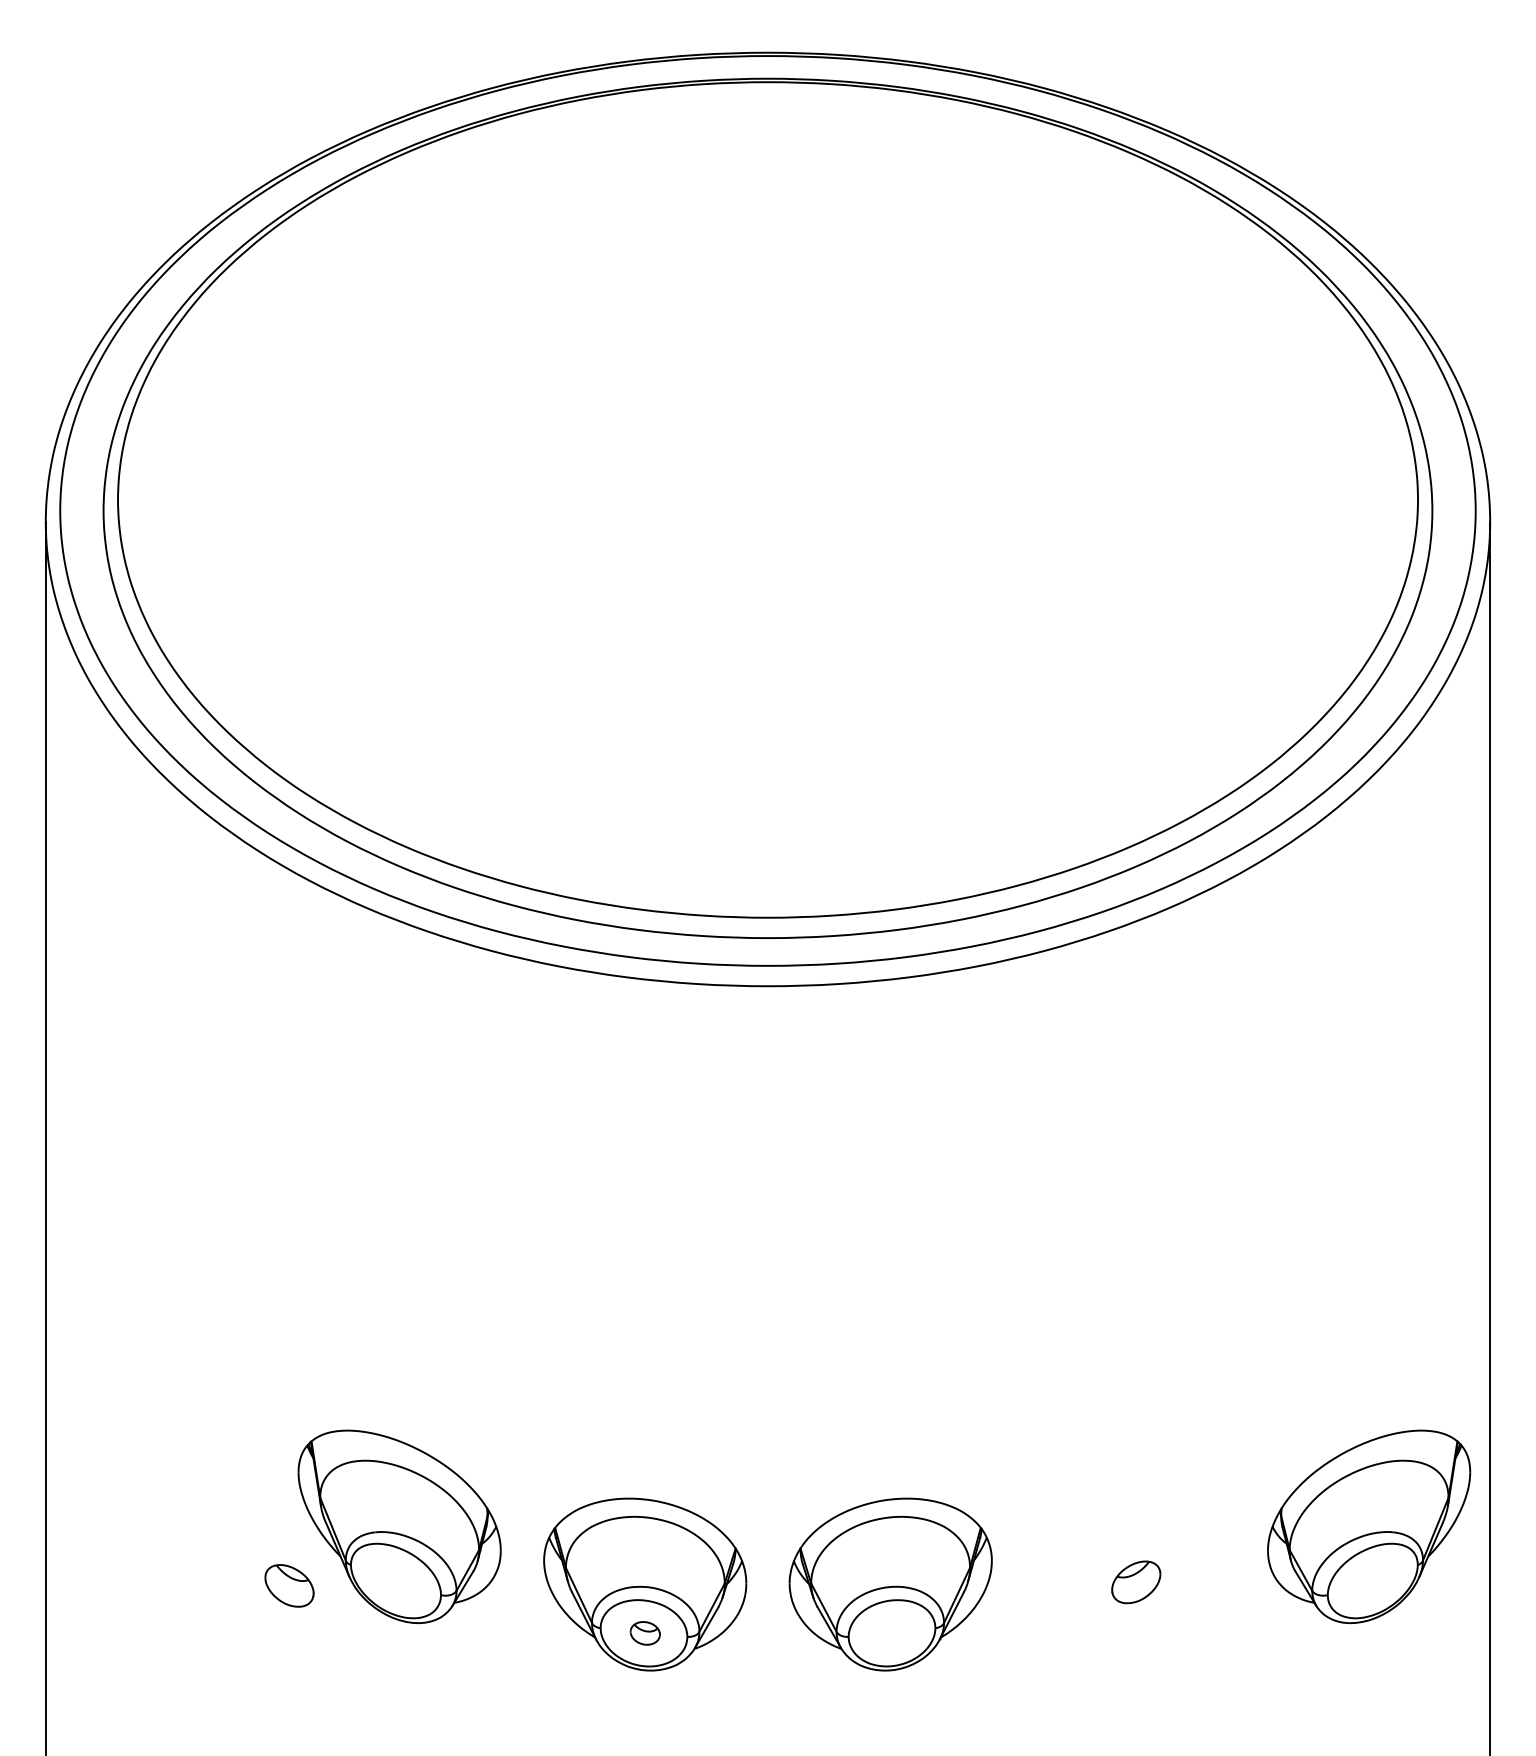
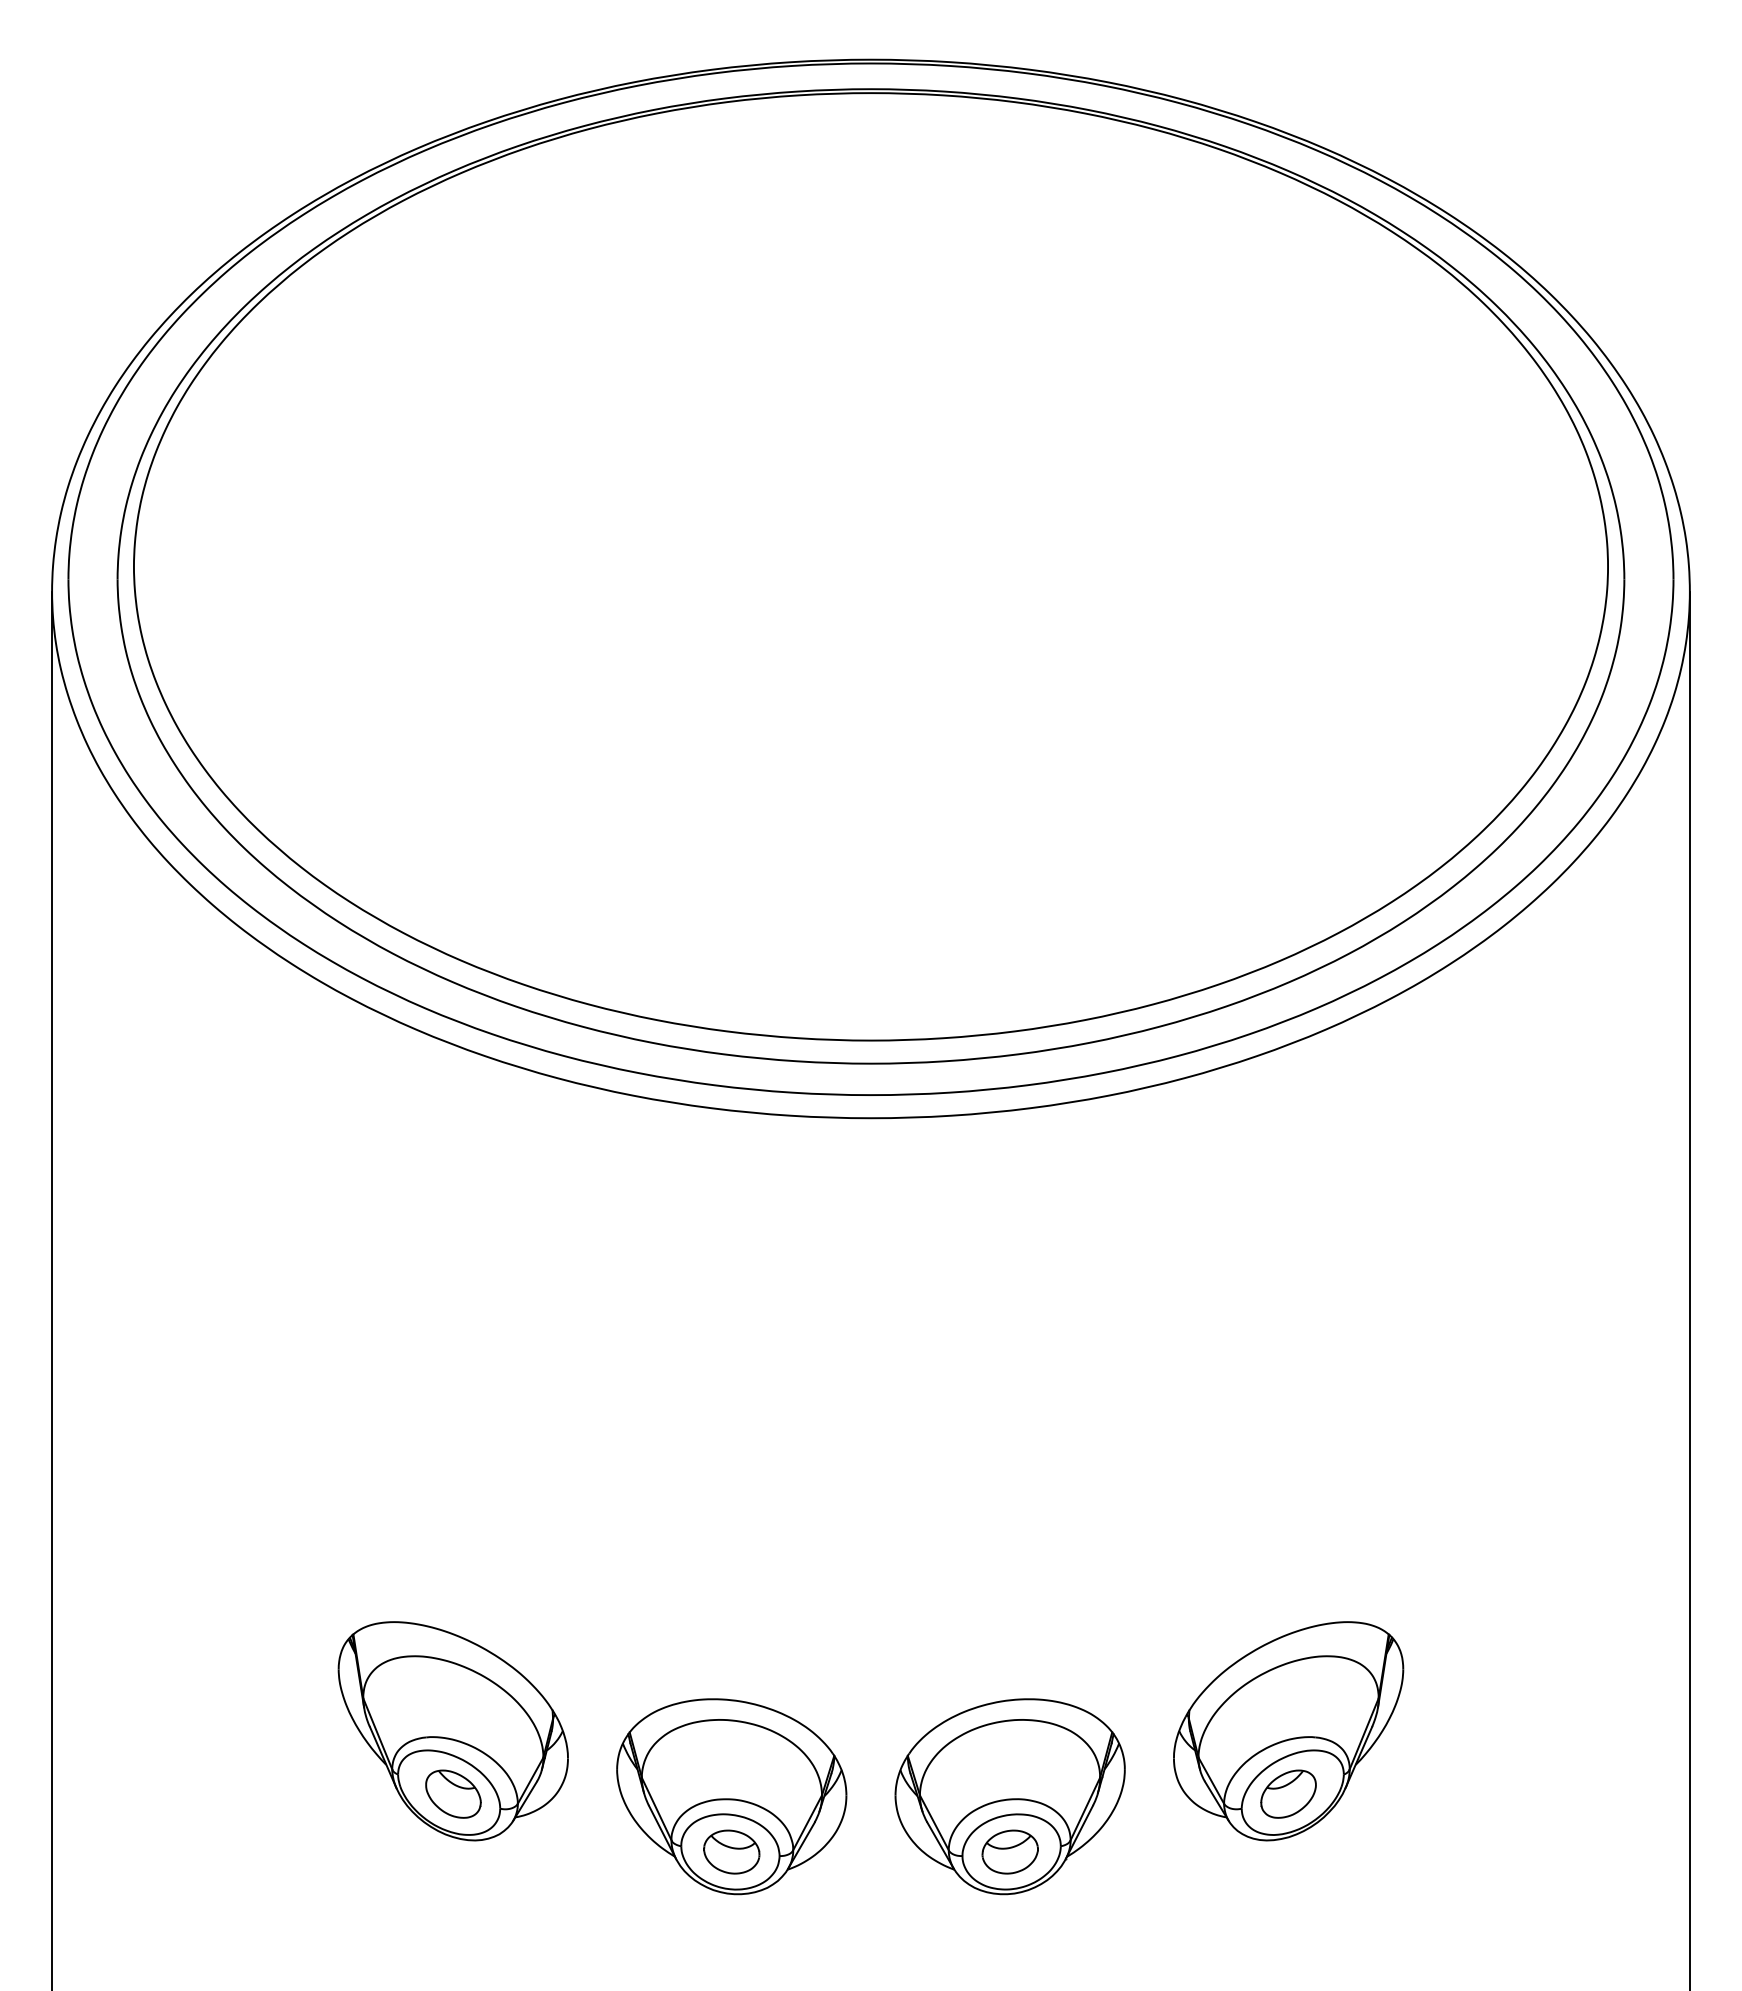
part: (1369, 1527) -> (1288, 1731), moved
part: (289, 1585) -> (453, 1793), moved
part: (644, 1632) -> (731, 1851), size x1.67
part: (890, 1632) -> (1009, 1851), added

